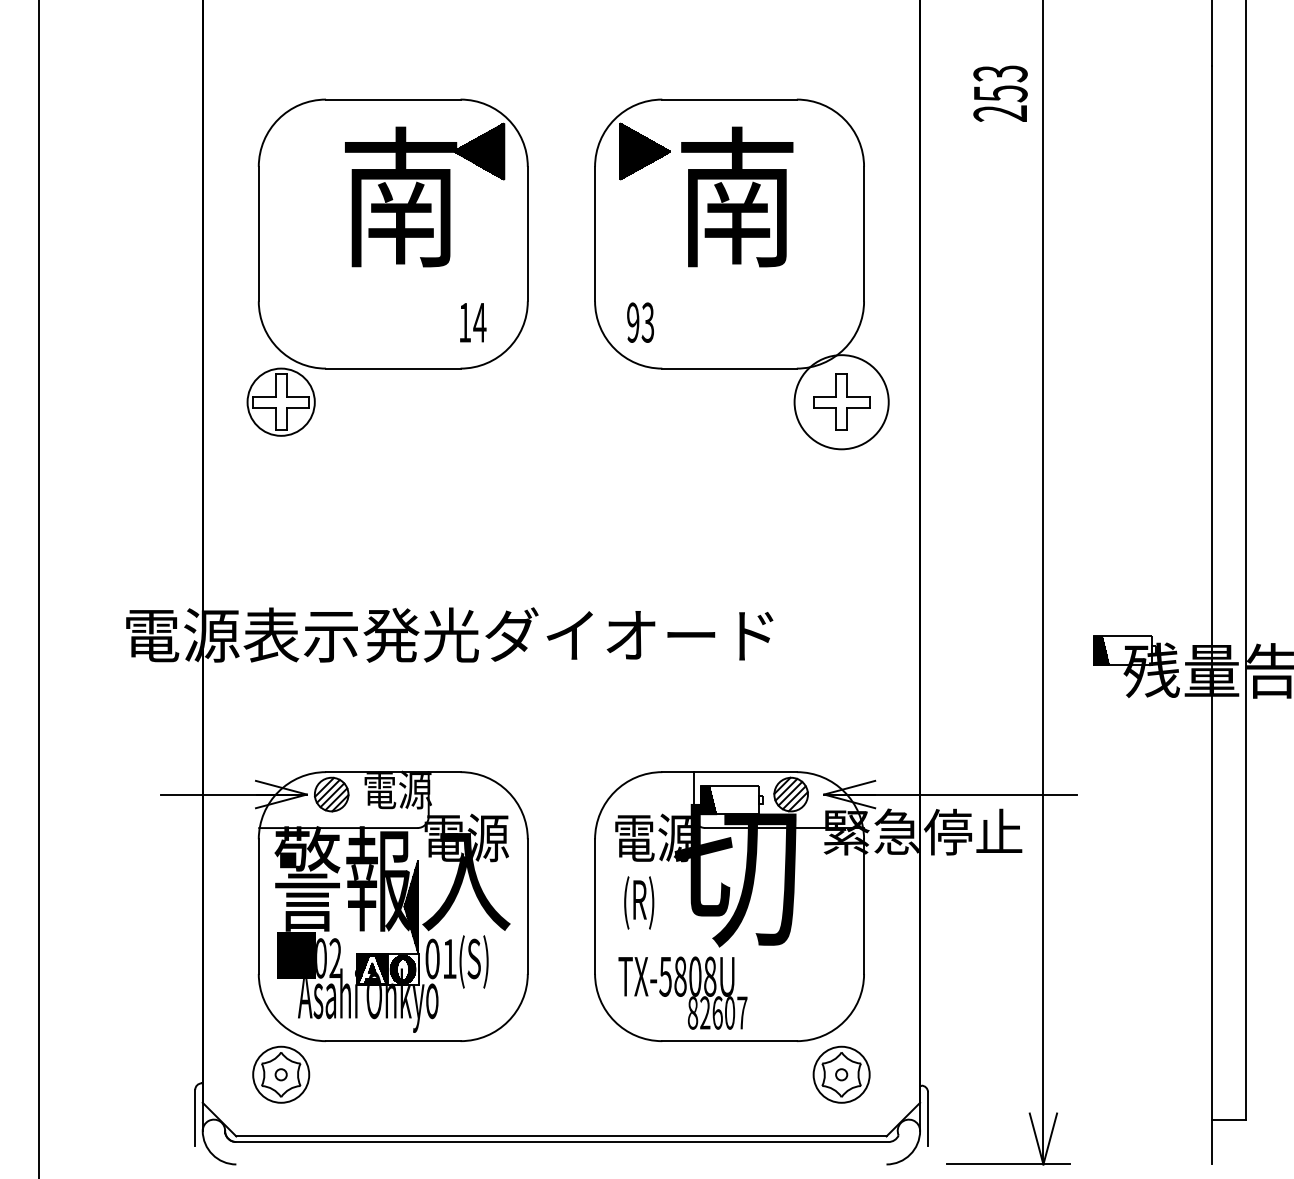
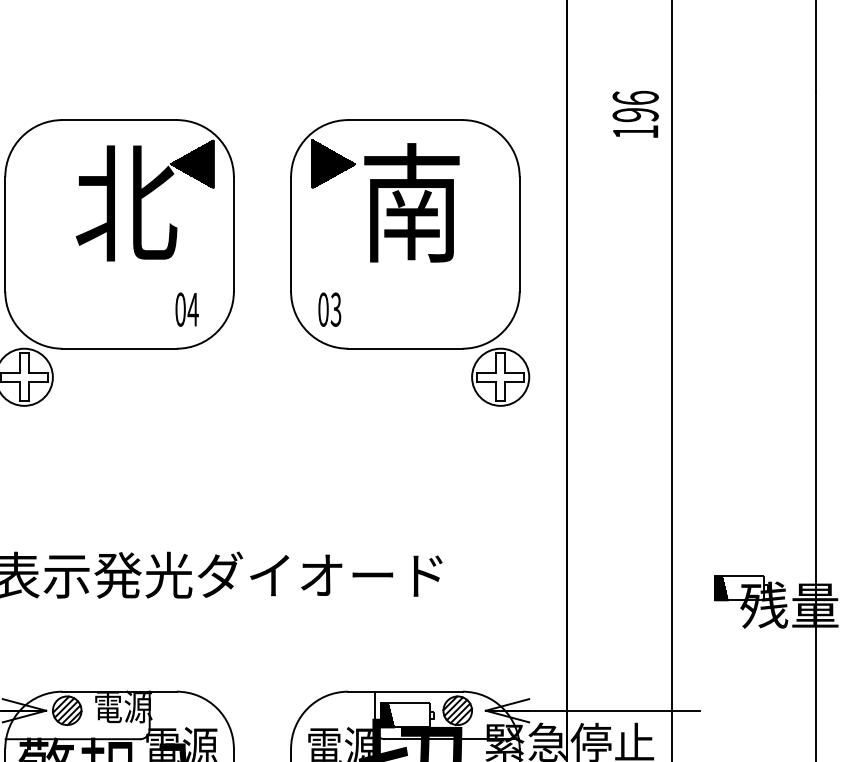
text: (1000, 93) -> (635, 114), 253 -> 196
text: (401, 196) -> (126, 202), 南 -> 北
text: (465, 322) -> (180, 309), 14 -> 04
text: (633, 322) -> (323, 309), 93 -> 03
circle: (841, 401) -> (500, 376), size x0.71

